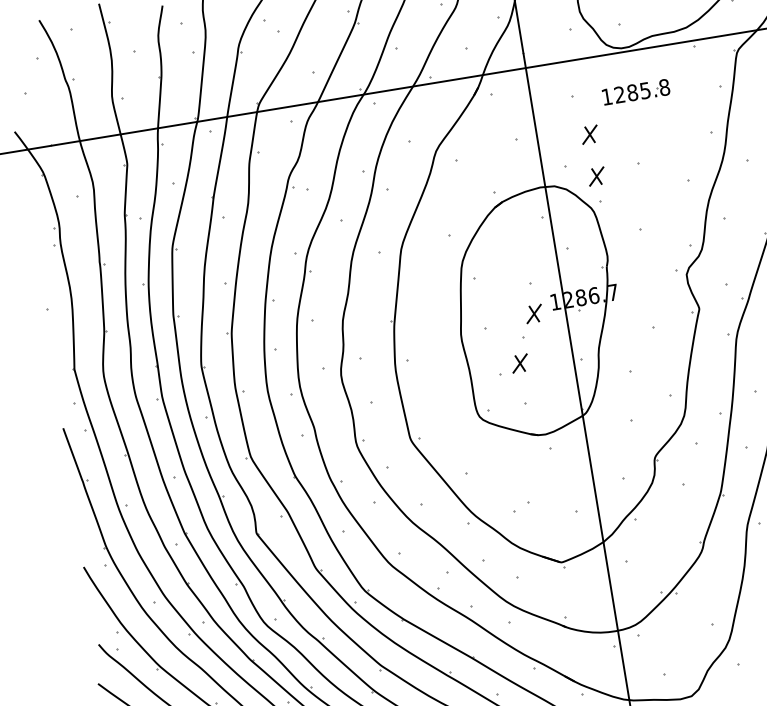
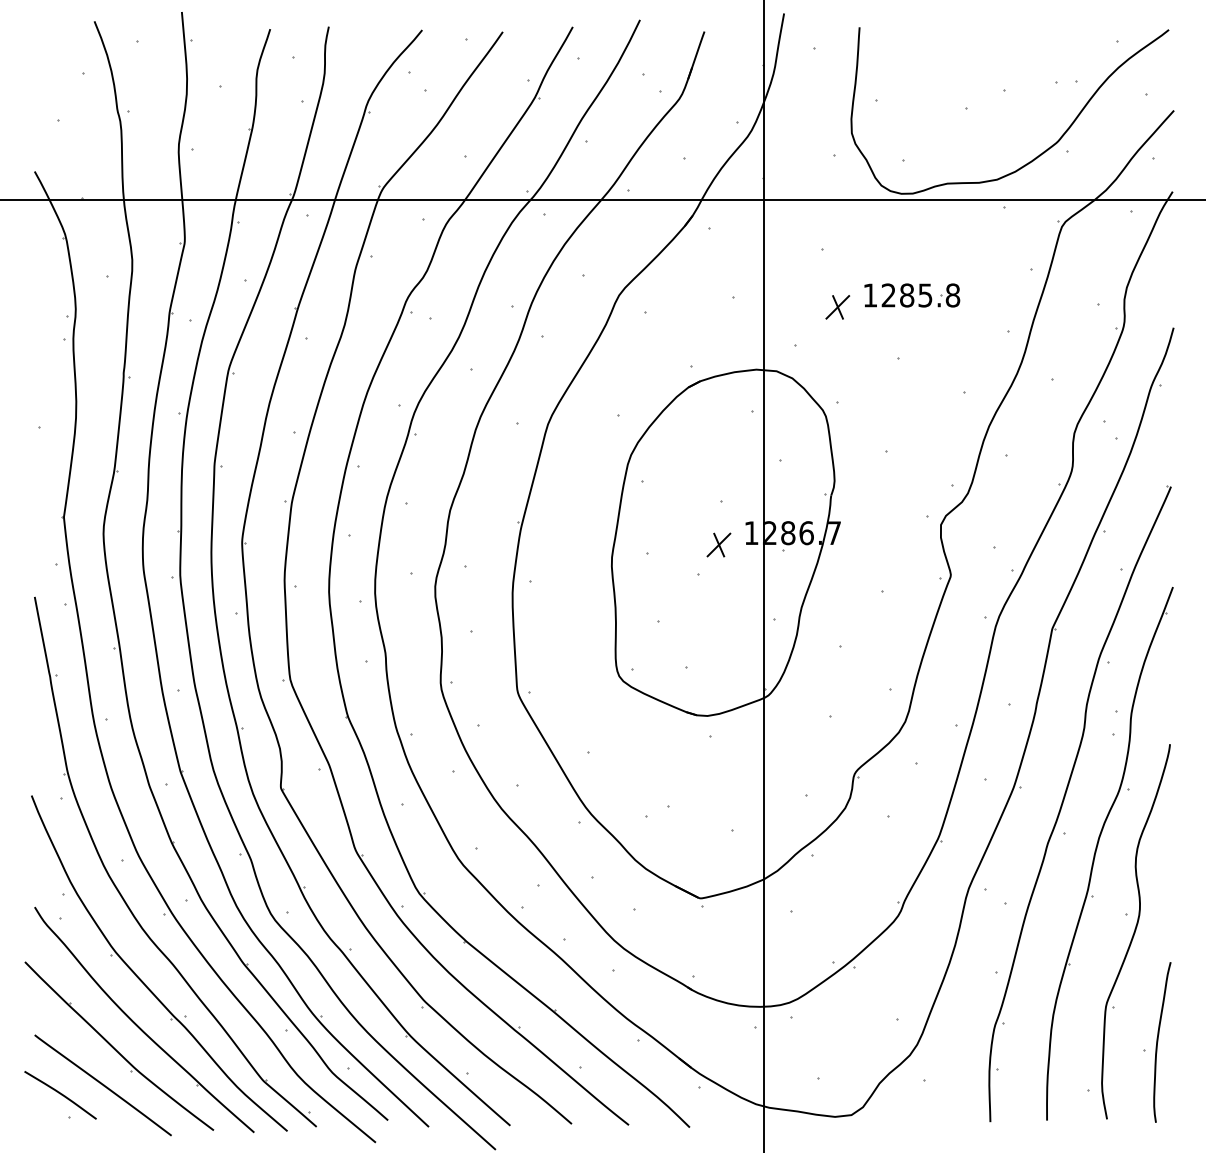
part: (636, 92) -> (912, 295), moved
part: (596, 176) -> (837, 367), removed
part: (519, 363) -> (687, 610), removed

